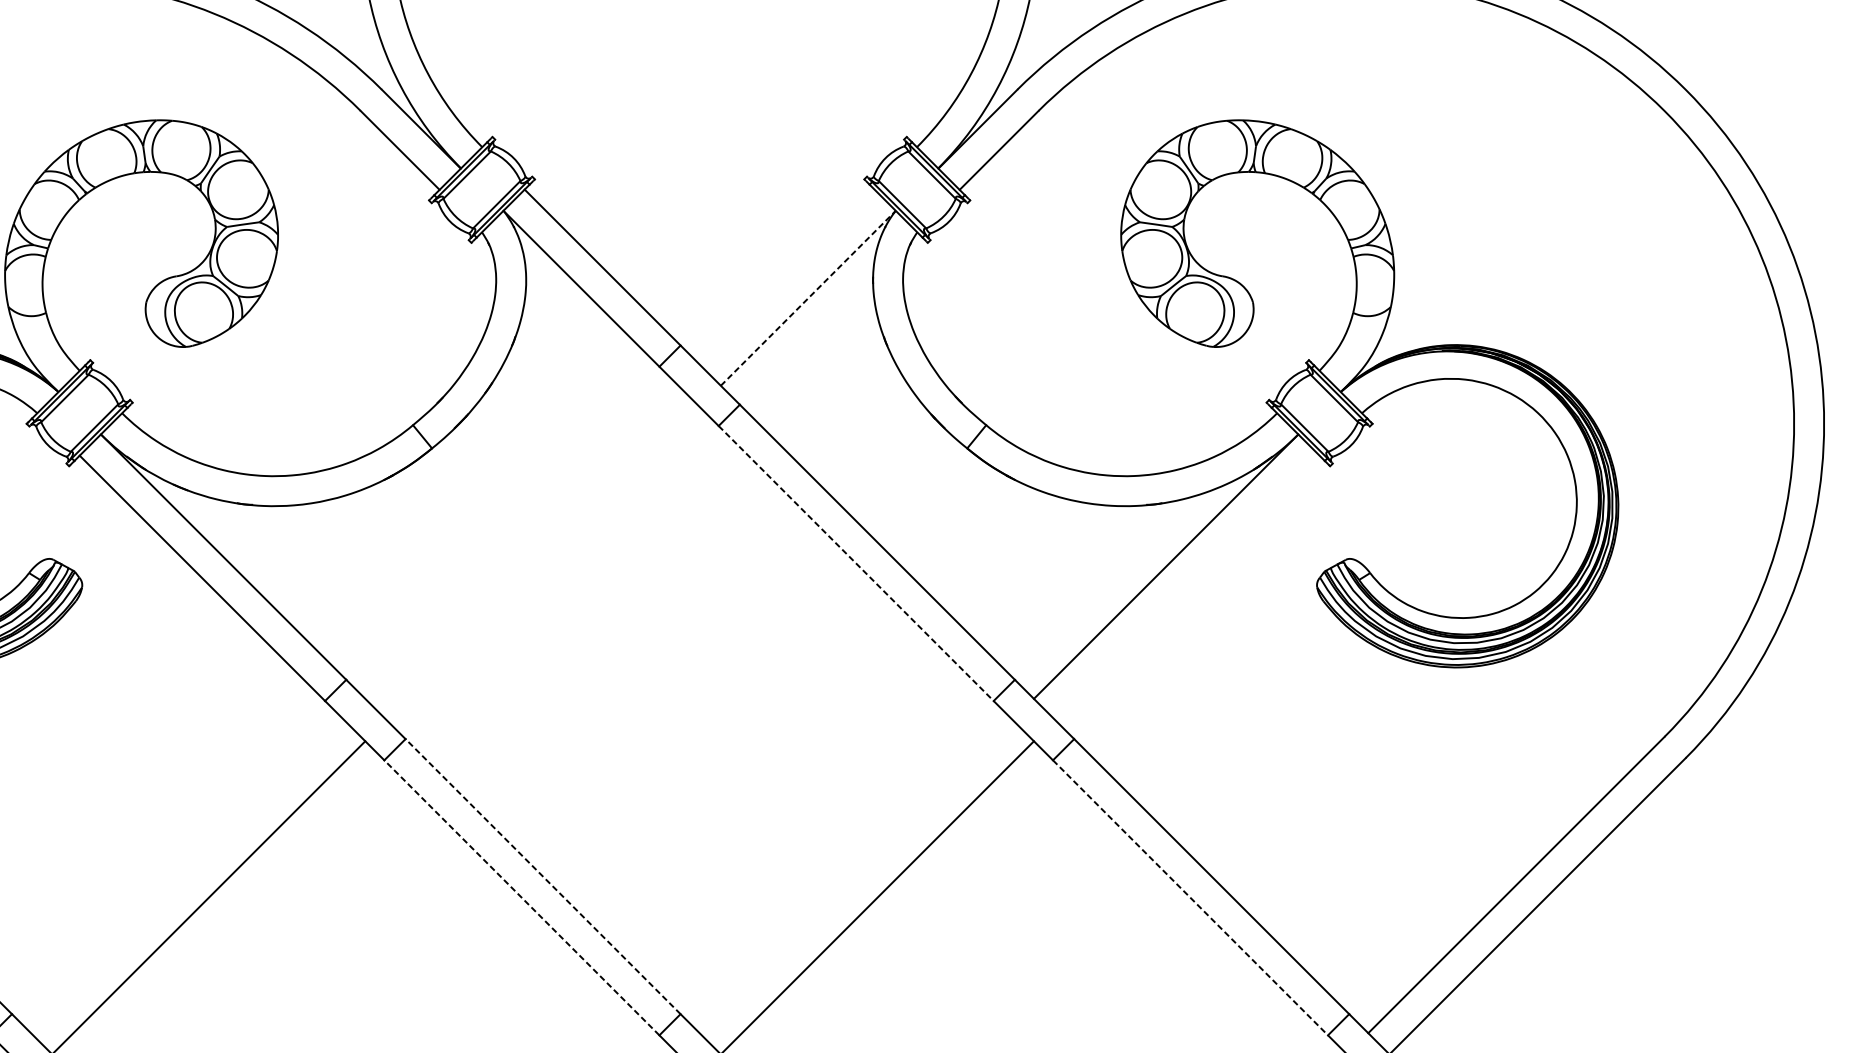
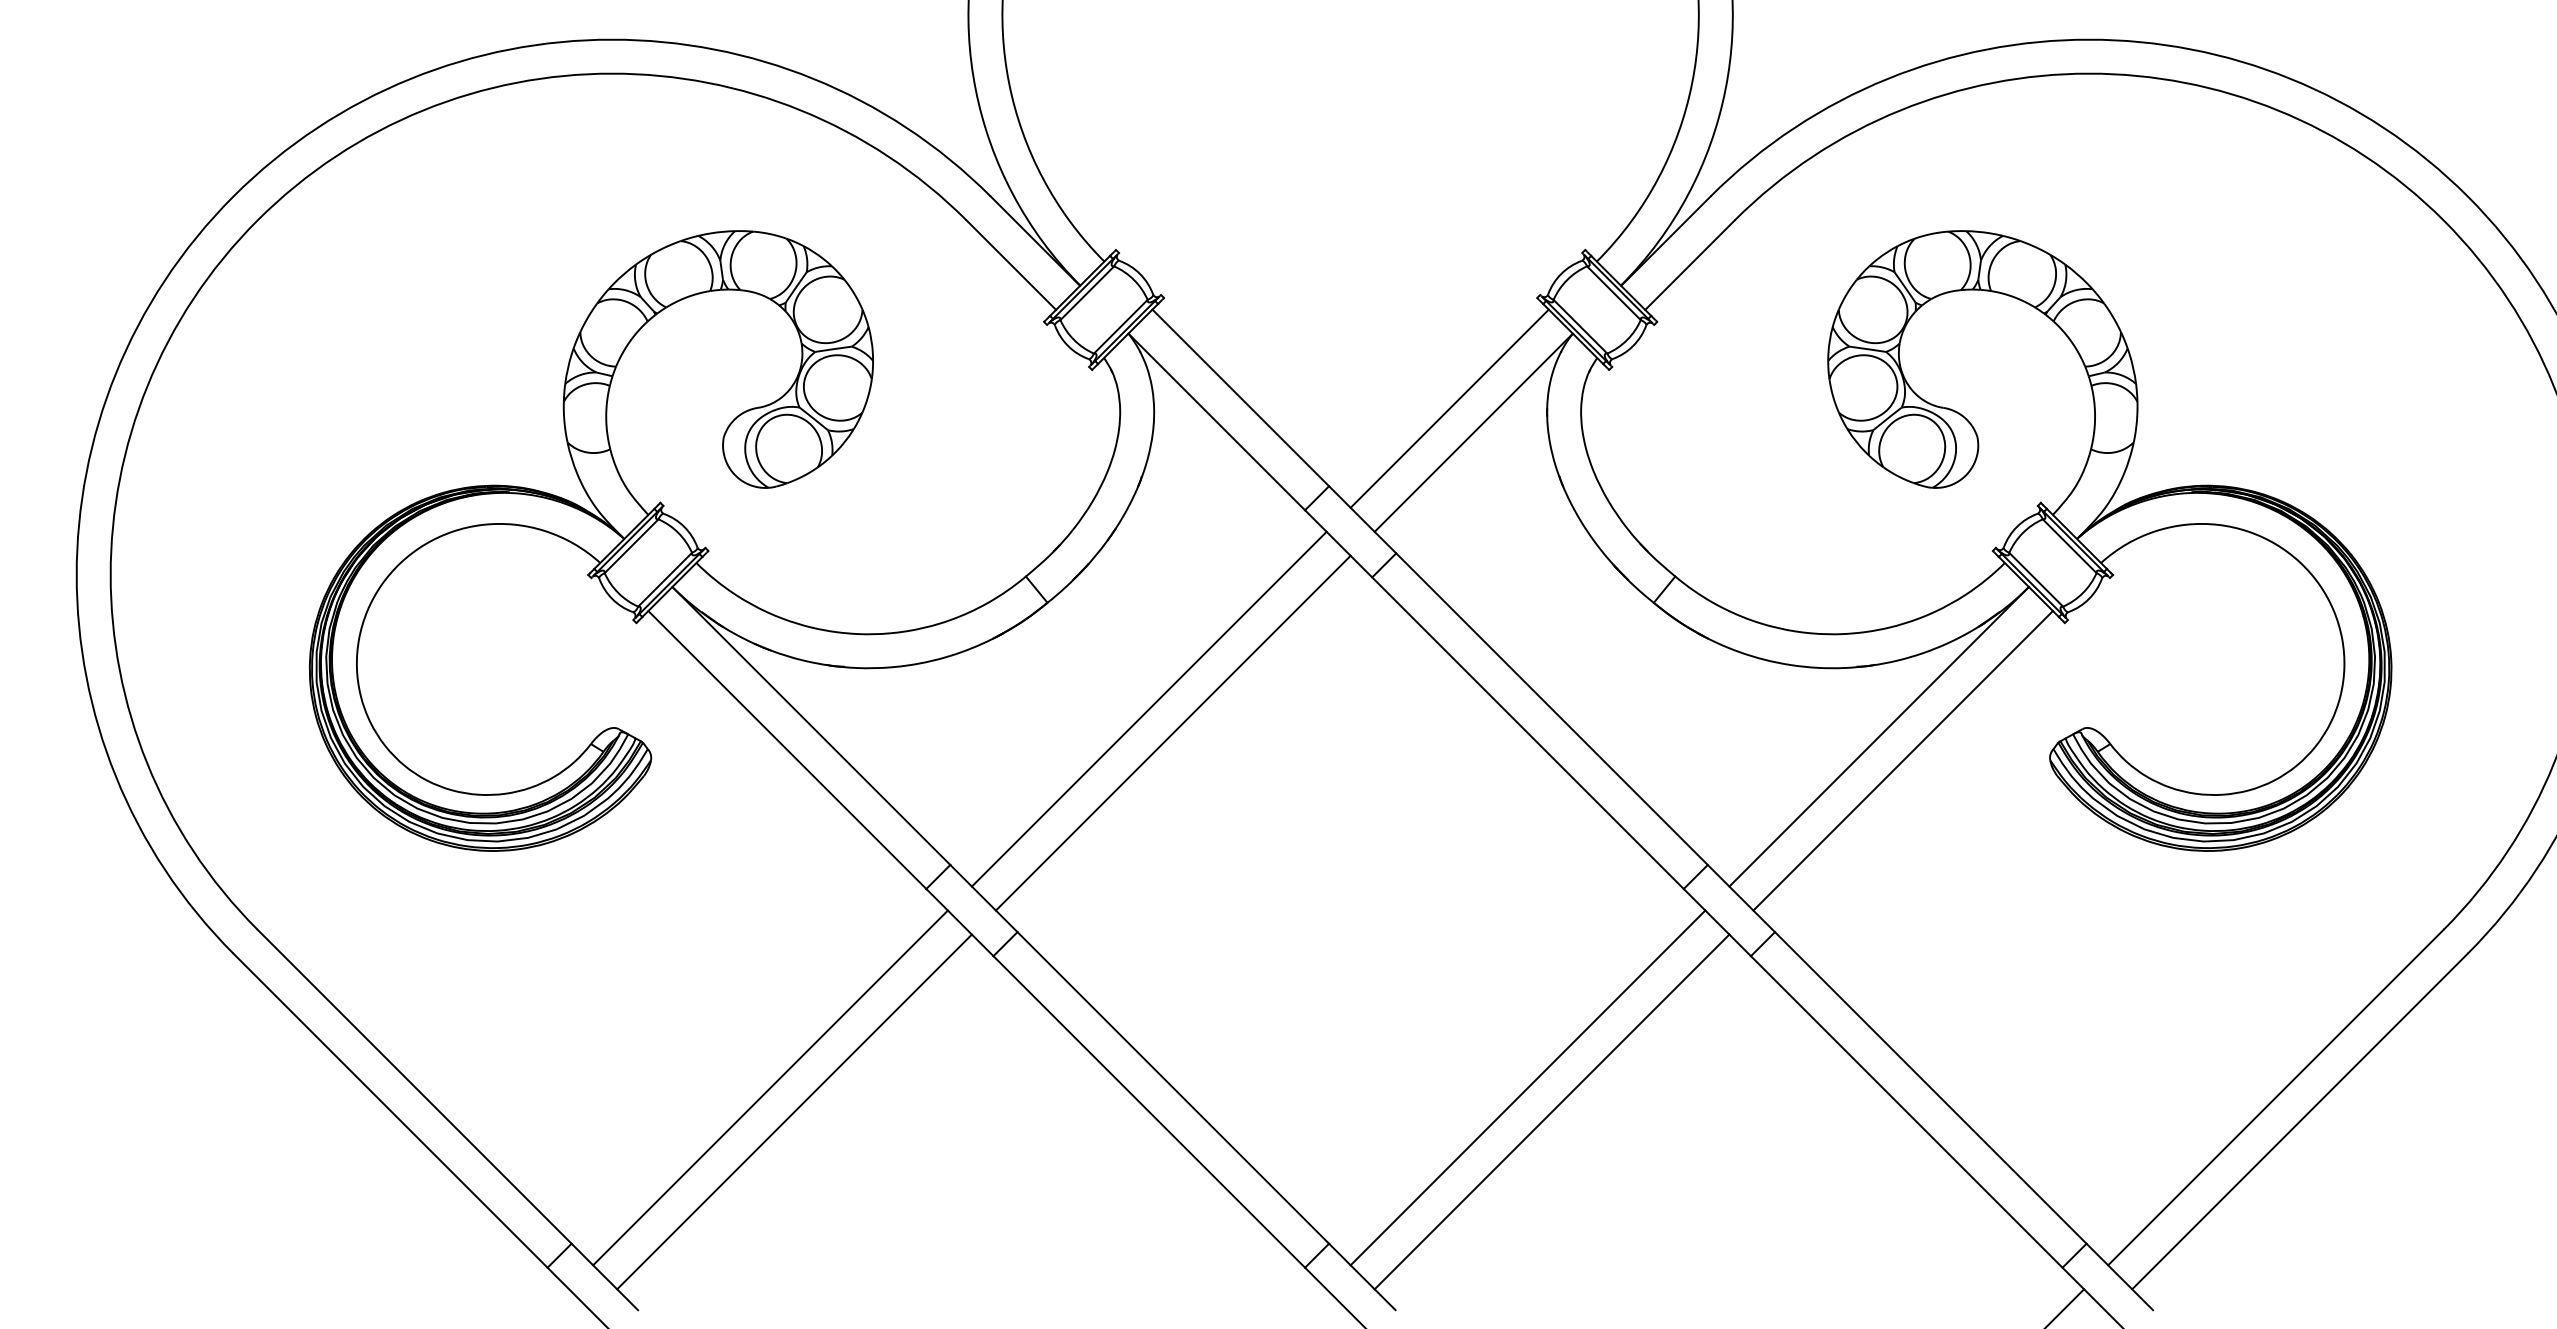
line: (786, 276) -> (1449, 408), added
line: (808, 298) -> (1474, 432), dashed -> solid
line: (521, 541) -> (1148, 708), added
line: (542, 562) -> (1172, 732), added
line: (856, 563) -> (1528, 733), dashed -> solid
line: (1186, 587) -> (1902, 760), added
line: (187, 876) -> (770, 1087), added
line: (542, 876) -> (1172, 1087), dashed -> solid
line: (855, 876) -> (1527, 1087), added
line: (521, 897) -> (1148, 1111), dashed -> solid
line: (1191, 898) -> (1907, 1112), dashed -> solid

